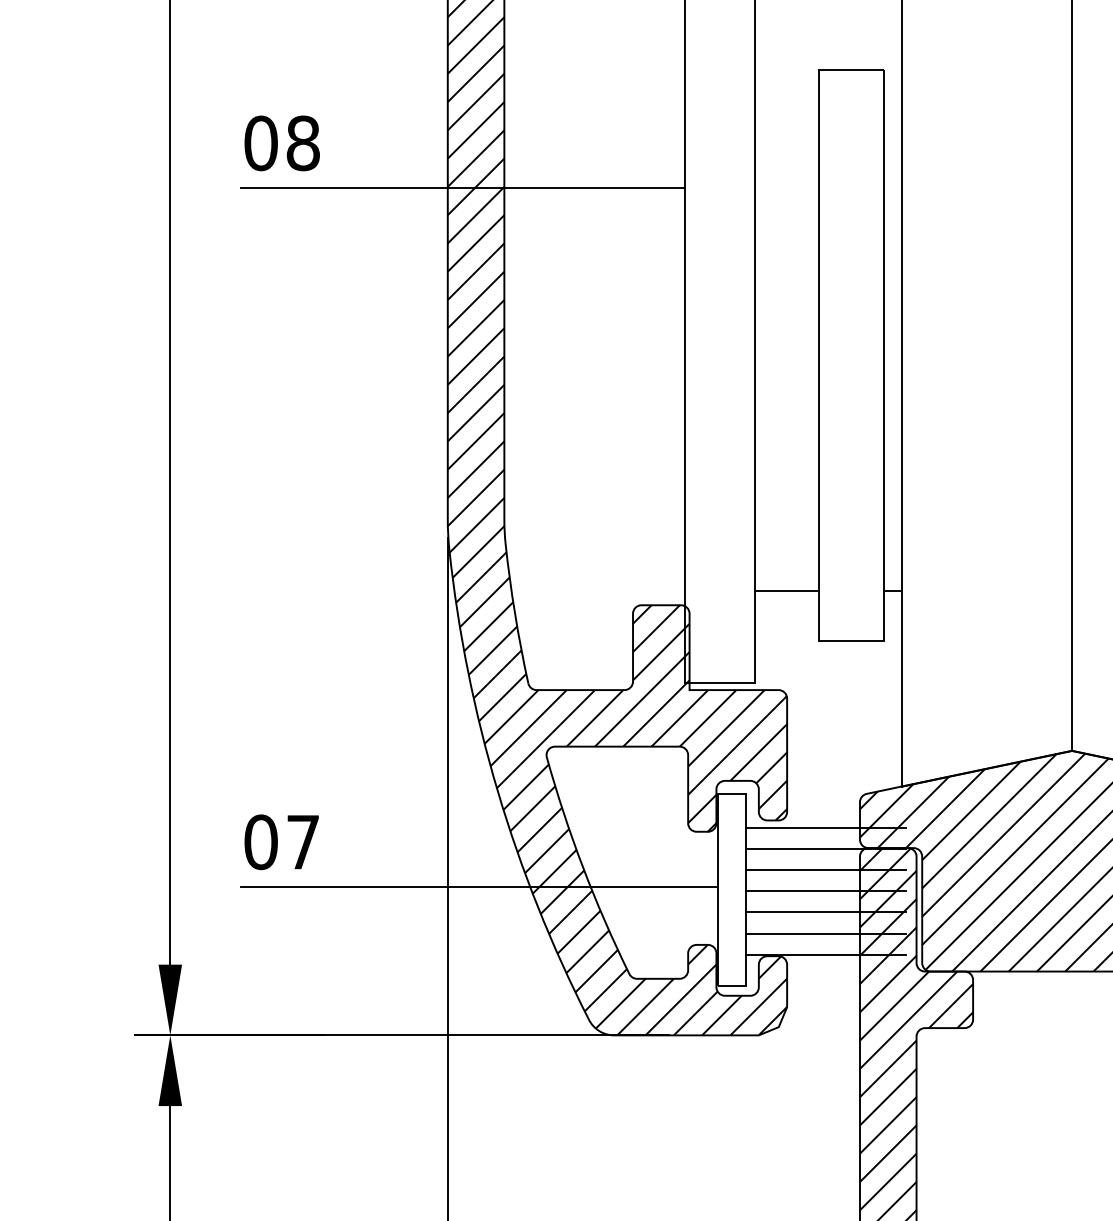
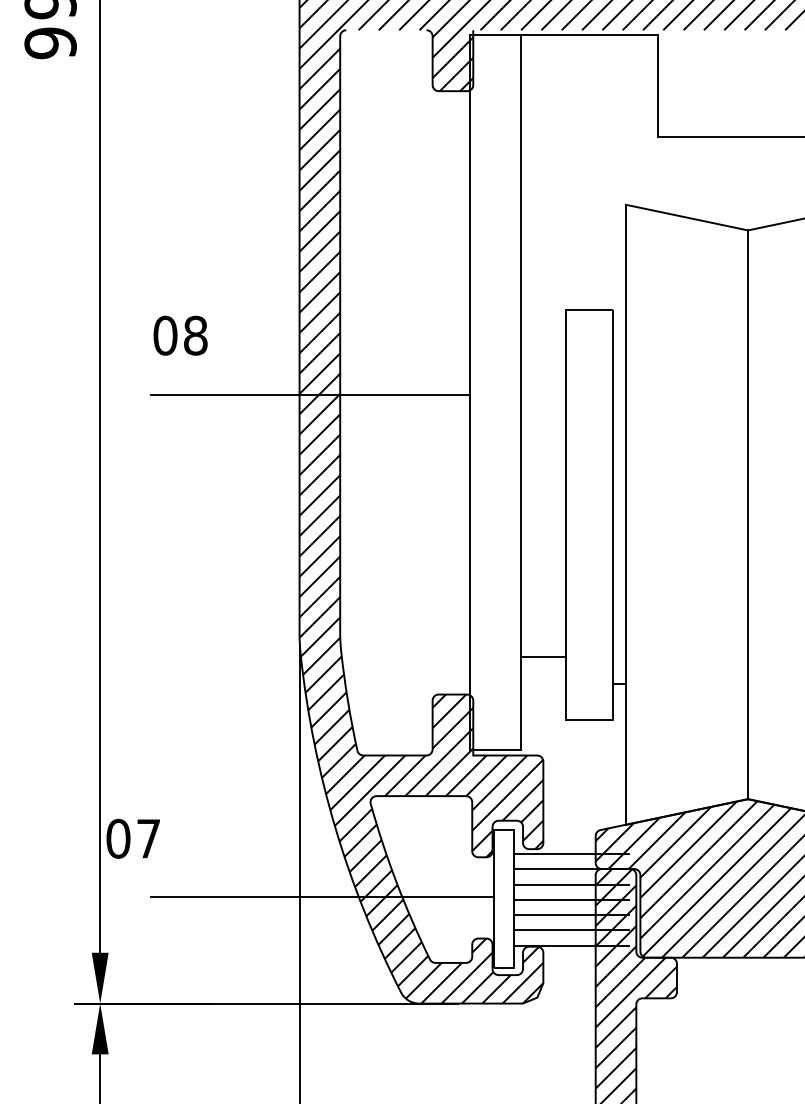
text: (282, 143) -> (180, 335), moved
line: (787, 591) -> (543, 657), moved
text: (280, 841) -> (132, 838), moved

